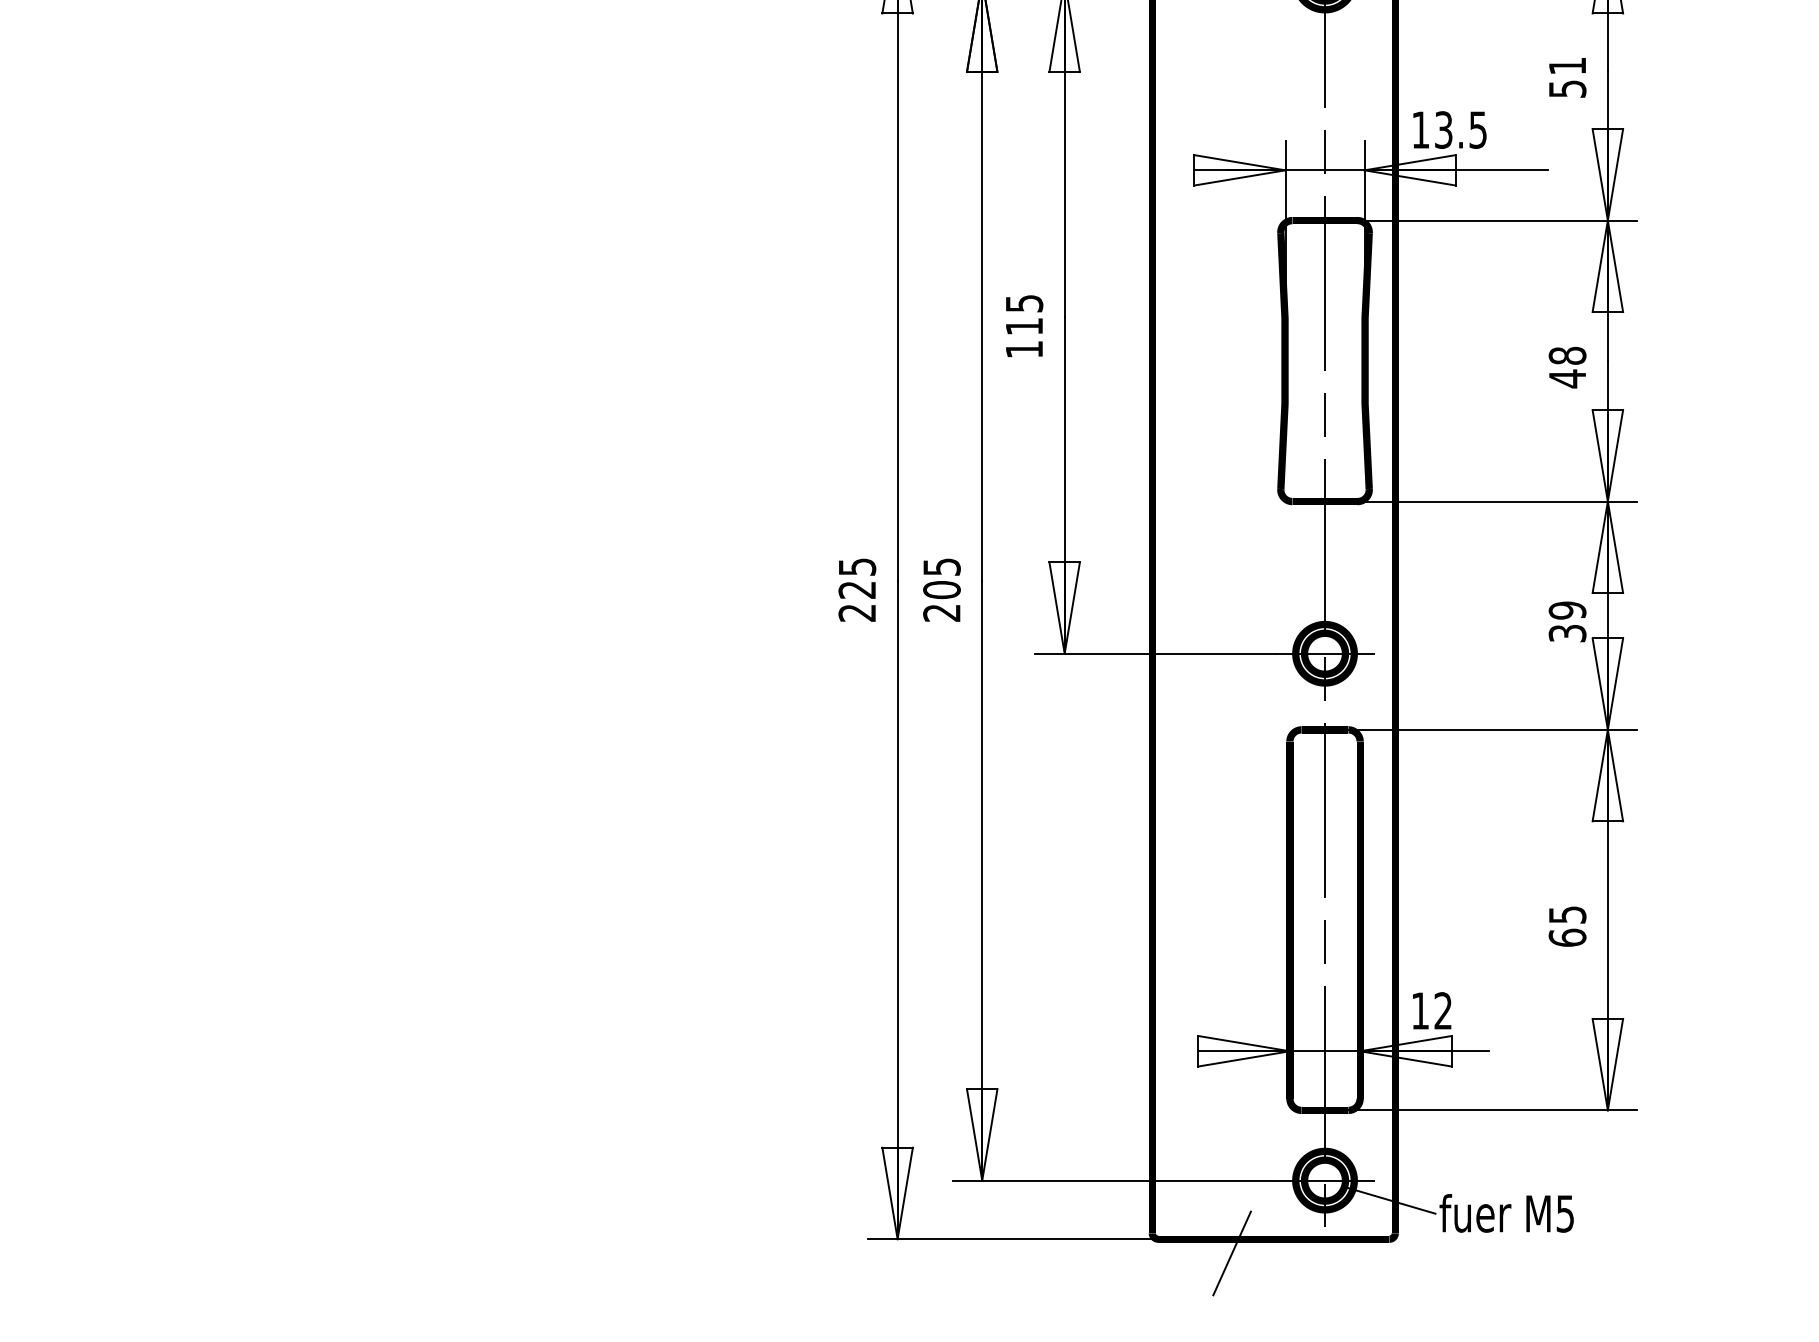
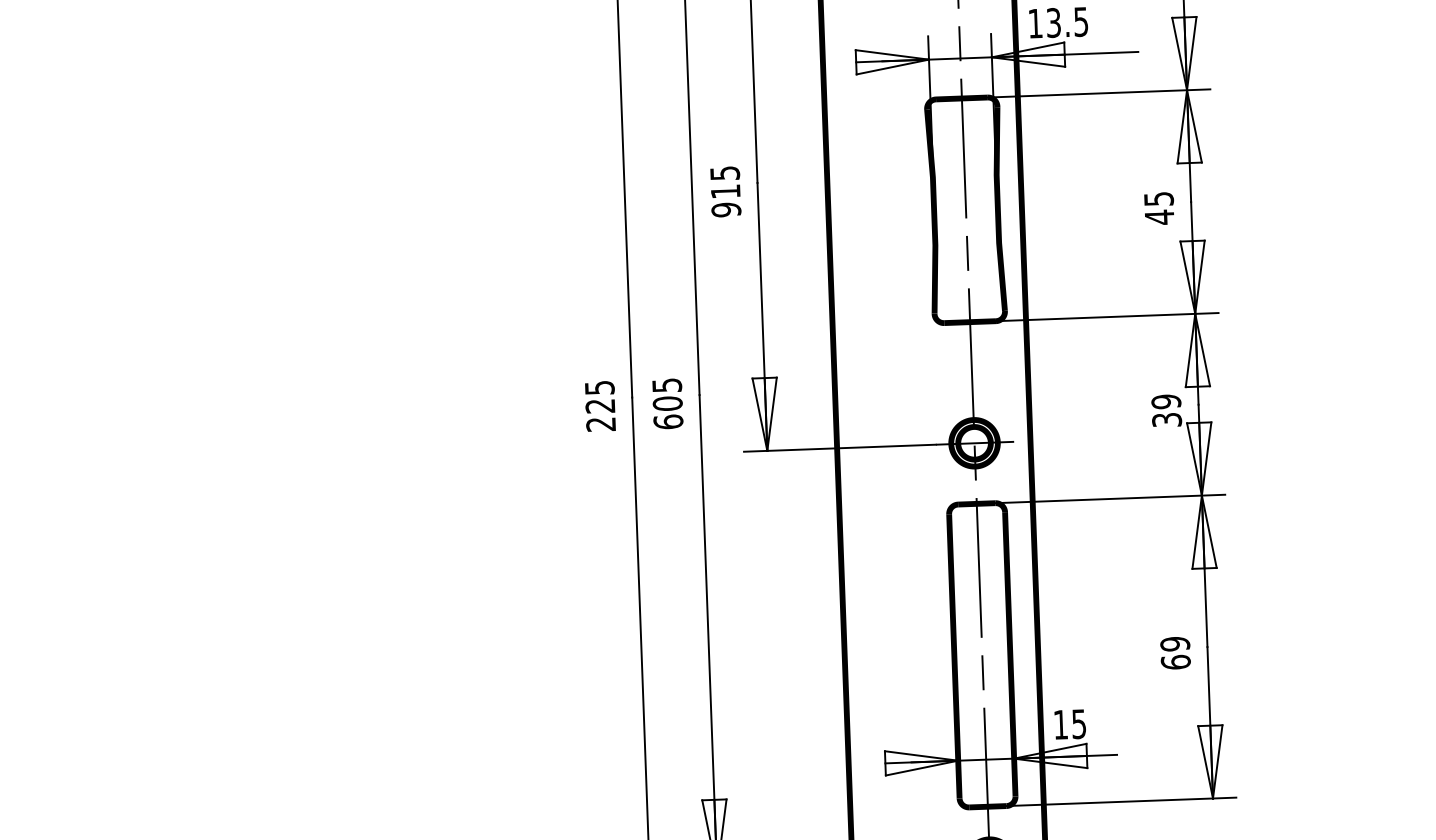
text: (1024, 349) -> (726, 209), 115 -> 915
text: (1567, 355) -> (1158, 198), 48 -> 45
text: (941, 612) -> (668, 421), 205 -> 605
text: (1567, 915) -> (1175, 644), 65 -> 69
text: (1442, 1010) -> (1078, 723), 12 -> 15

